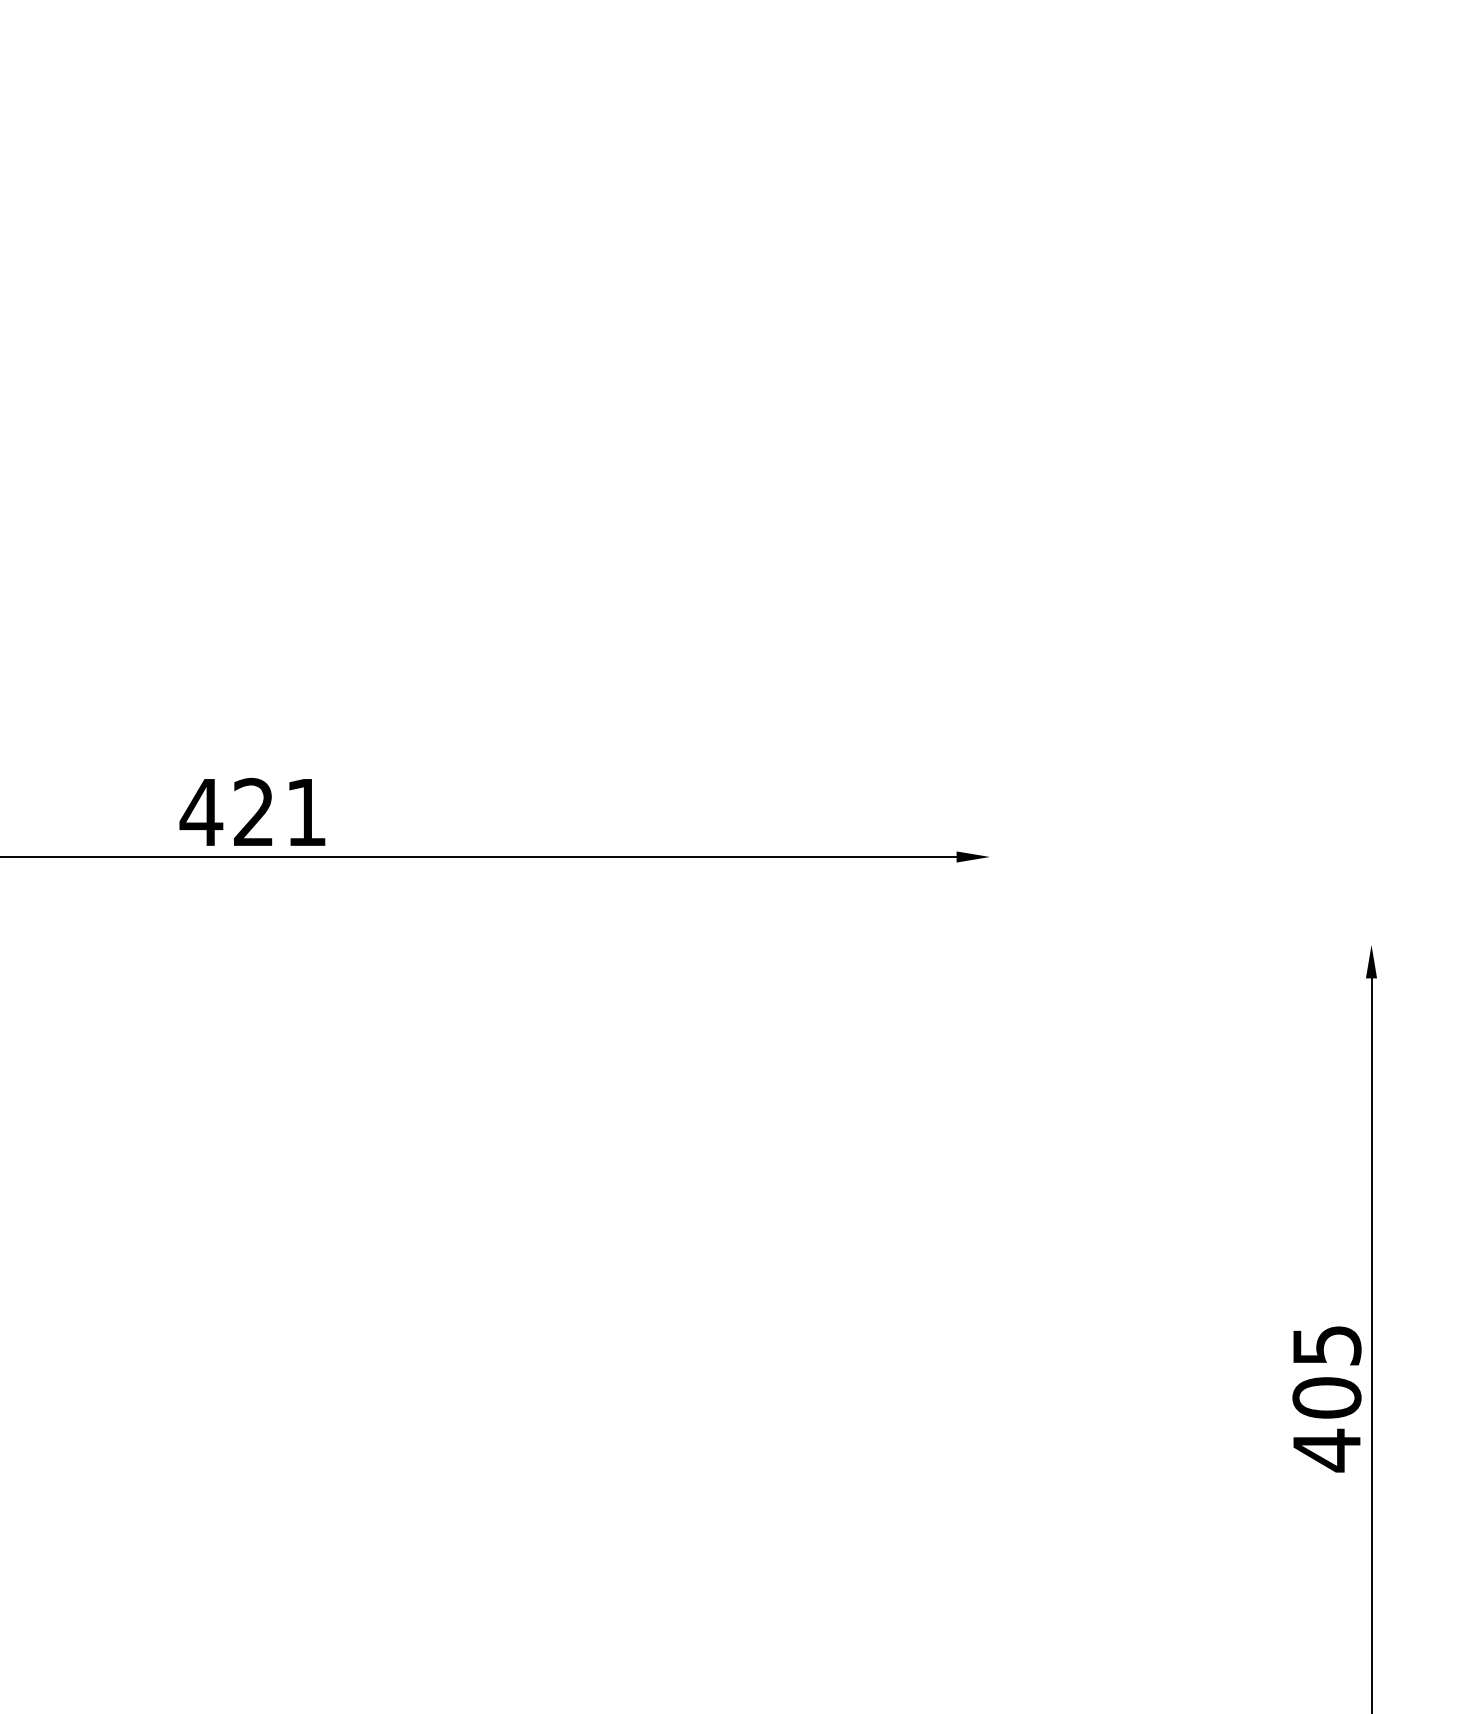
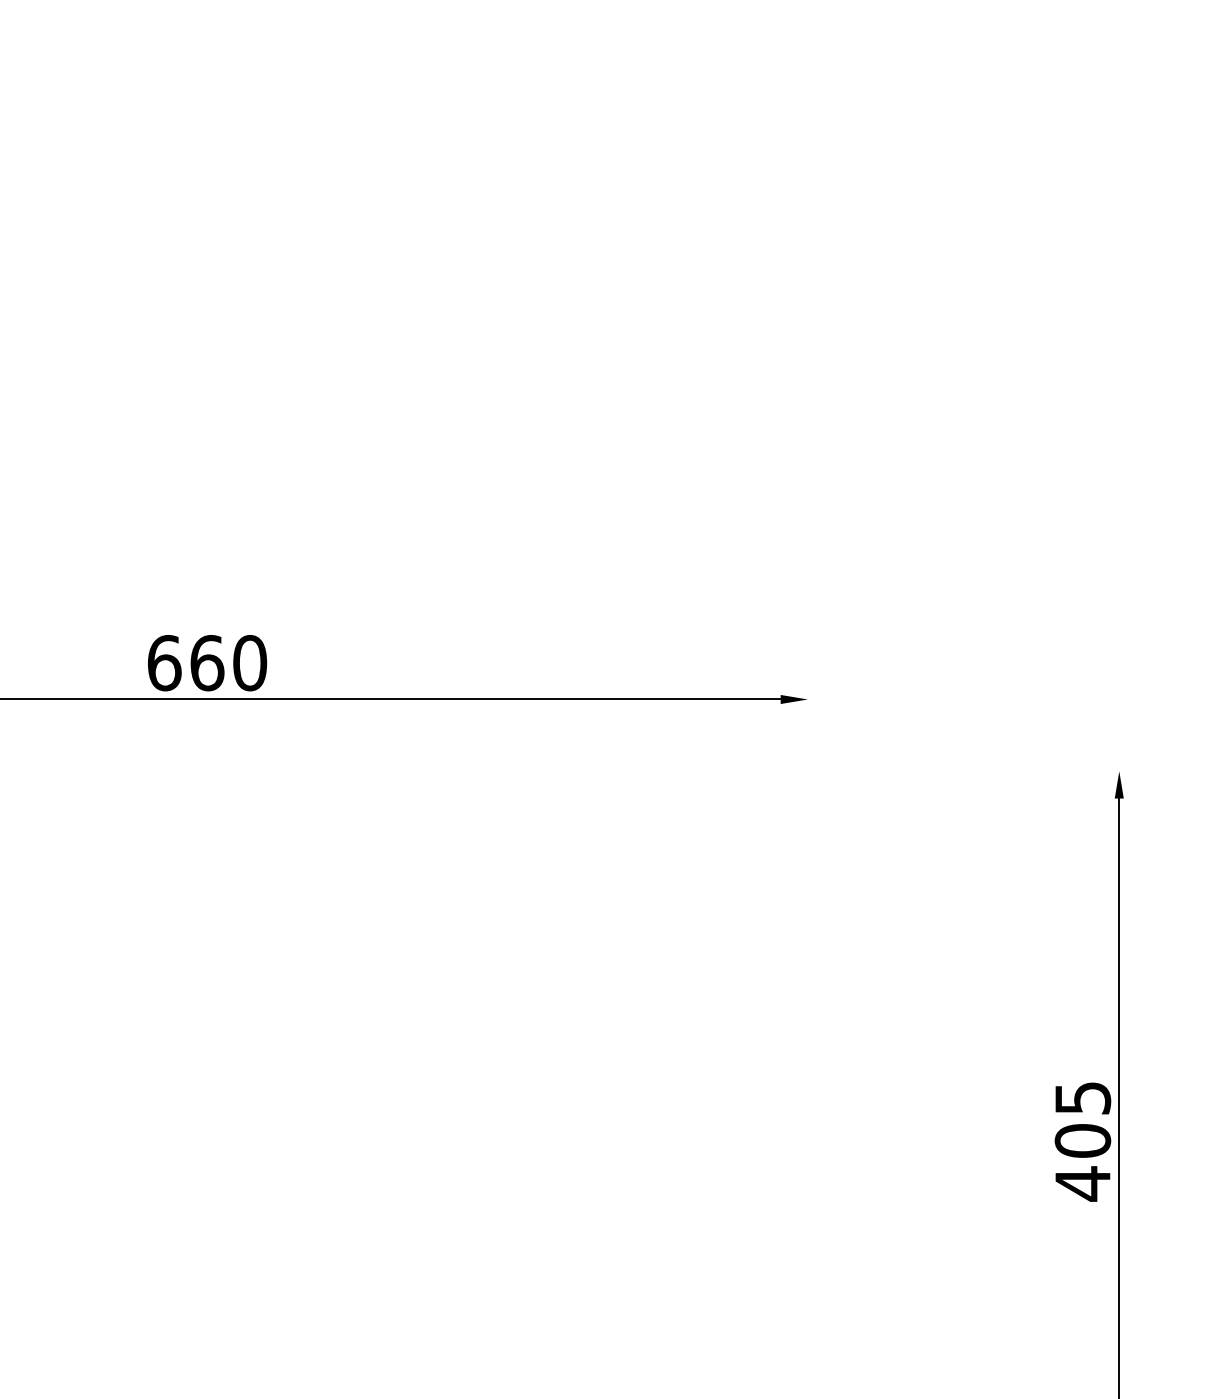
text: (253, 812) -> (206, 663), 421 -> 660

